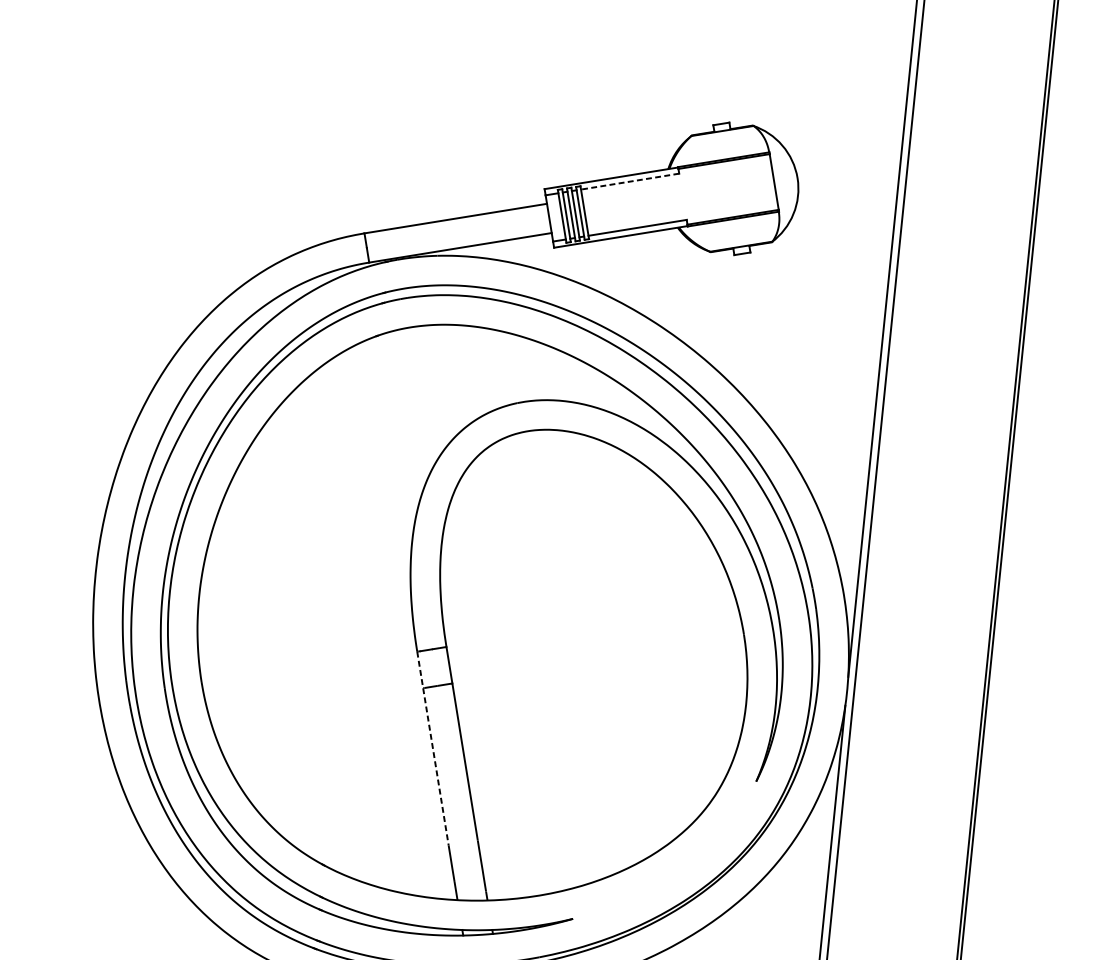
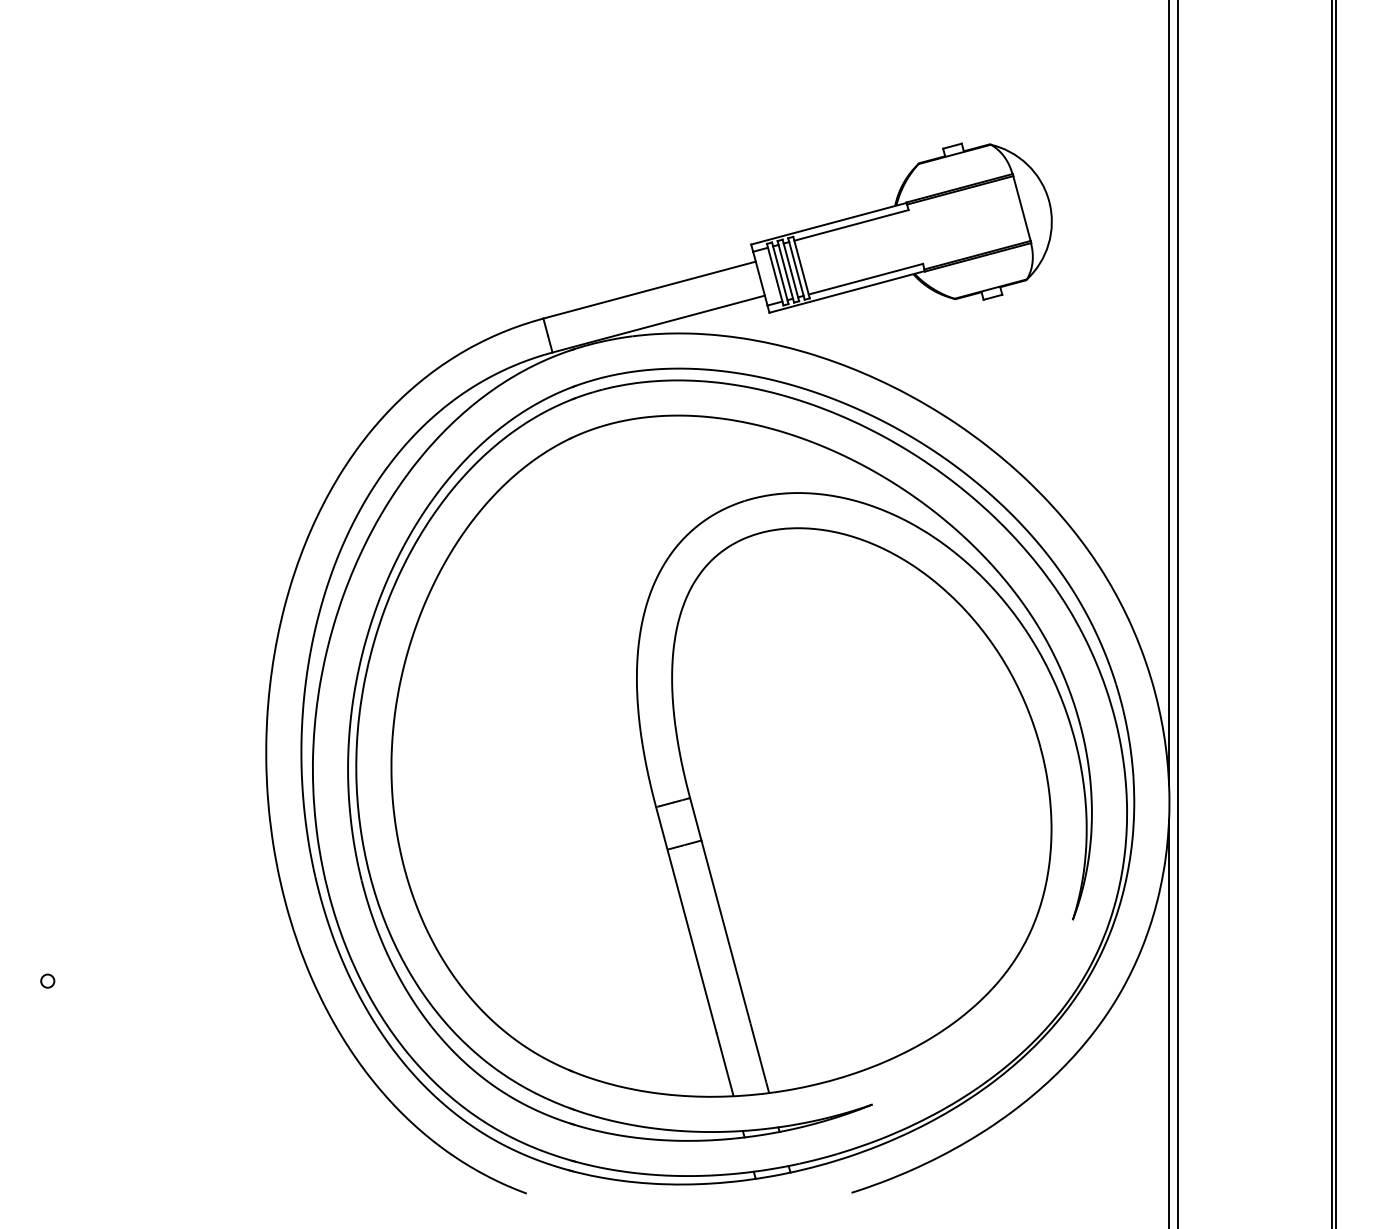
line: (629, 181) -> (850, 225), dashed -> solid
line: (433, 748) -> (686, 919), dashed -> solid

